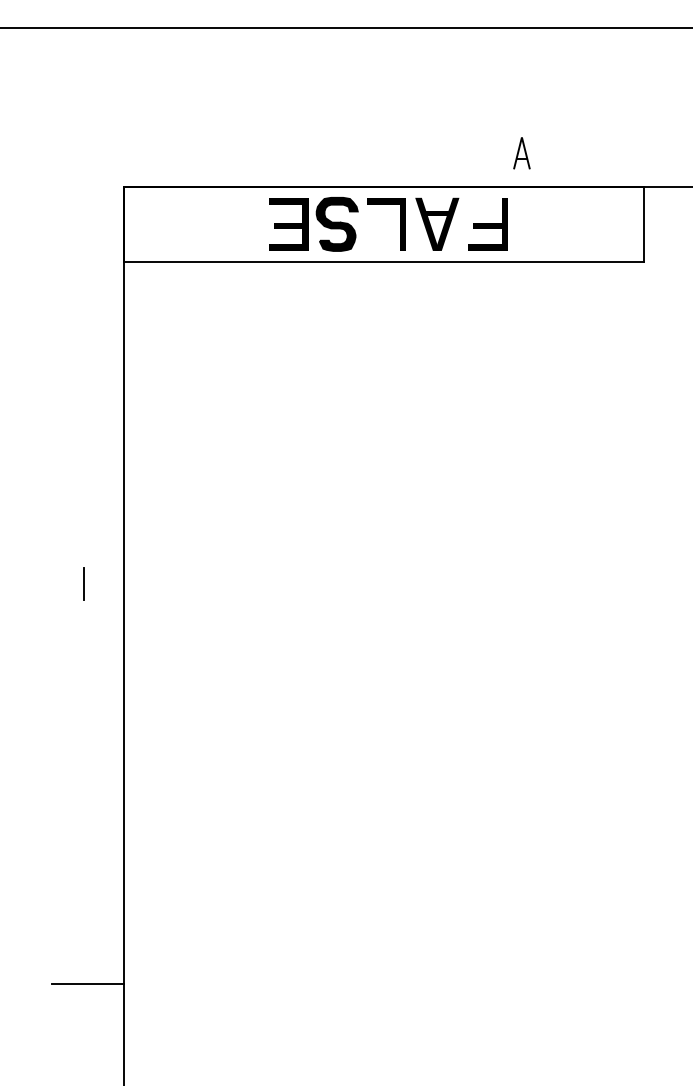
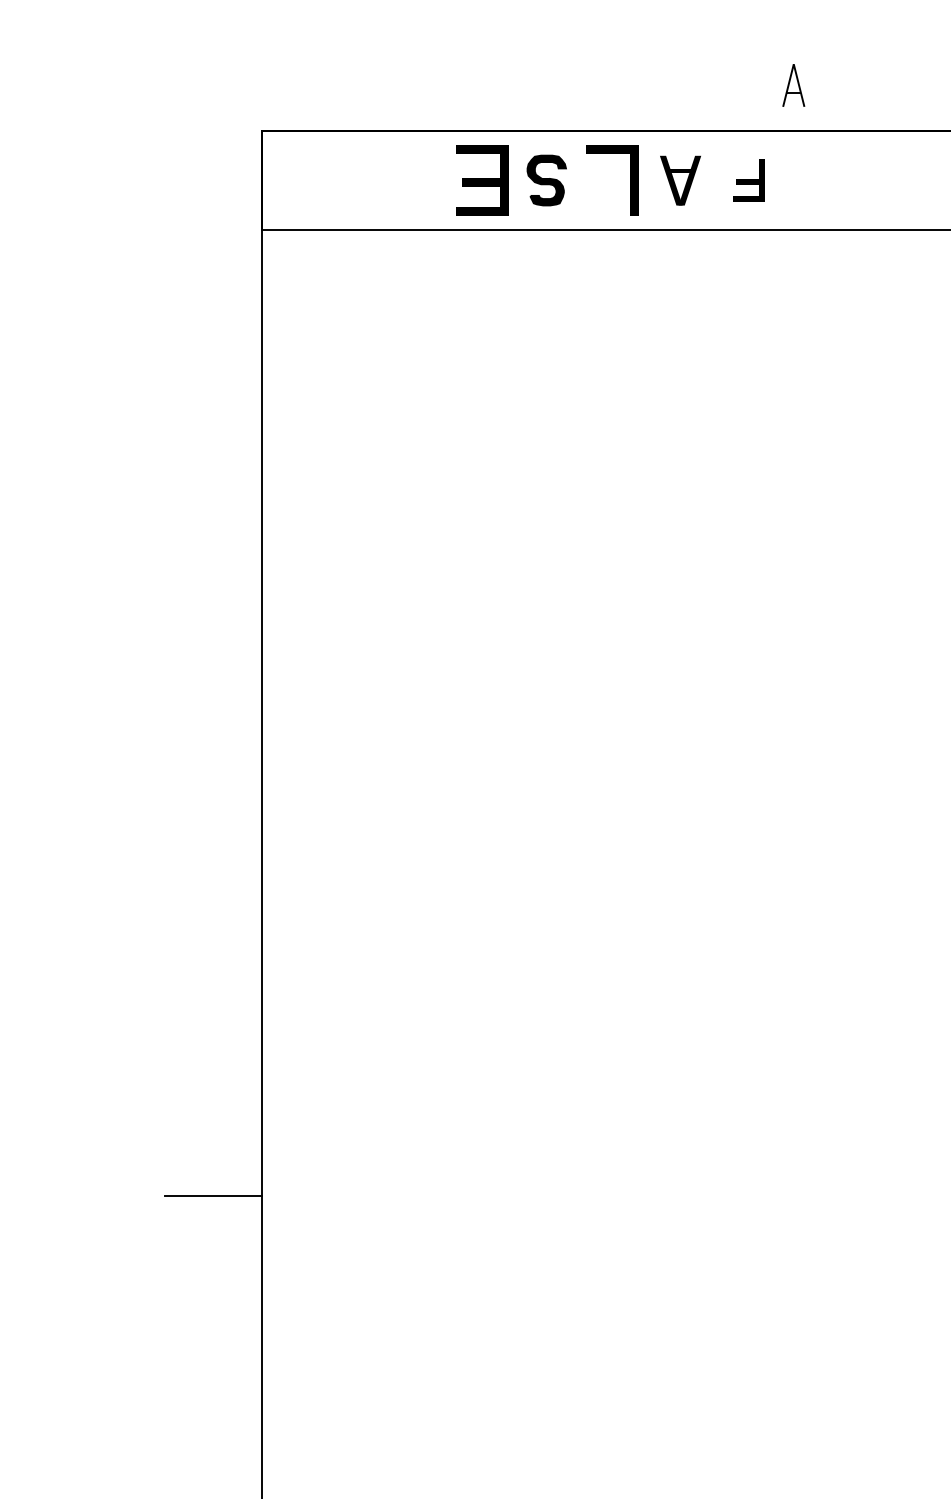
part: (337, 224) -> (546, 180), size x0.7
part: (437, 224) -> (680, 180), size x0.7
part: (488, 224) -> (748, 180), size x0.6
line: (84, 583) -> (208, 661), removed

